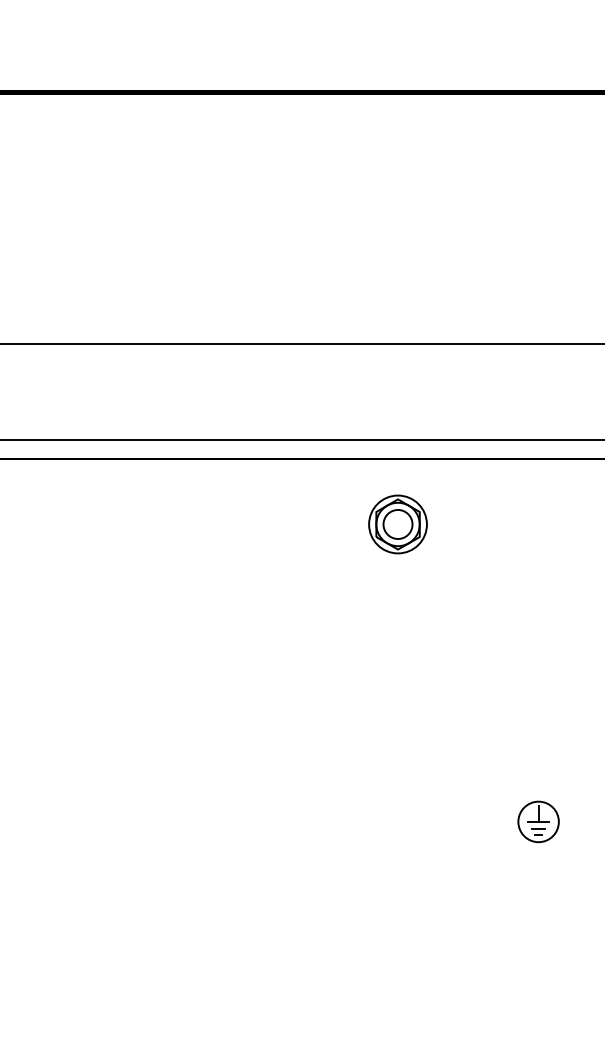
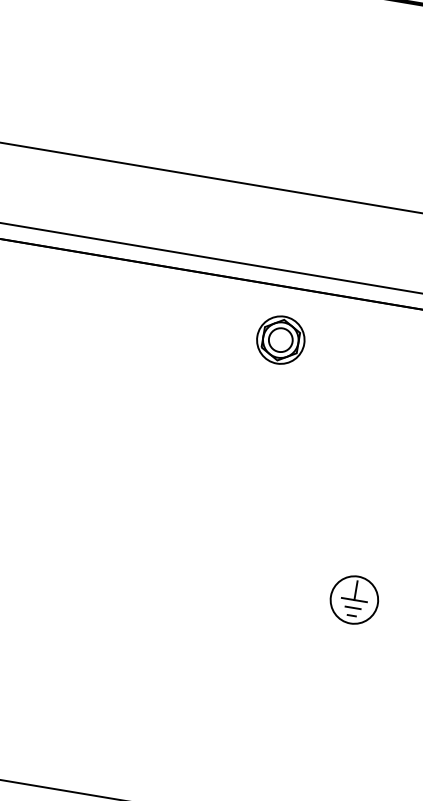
part: (538, 821) -> (354, 599), size x1.43

